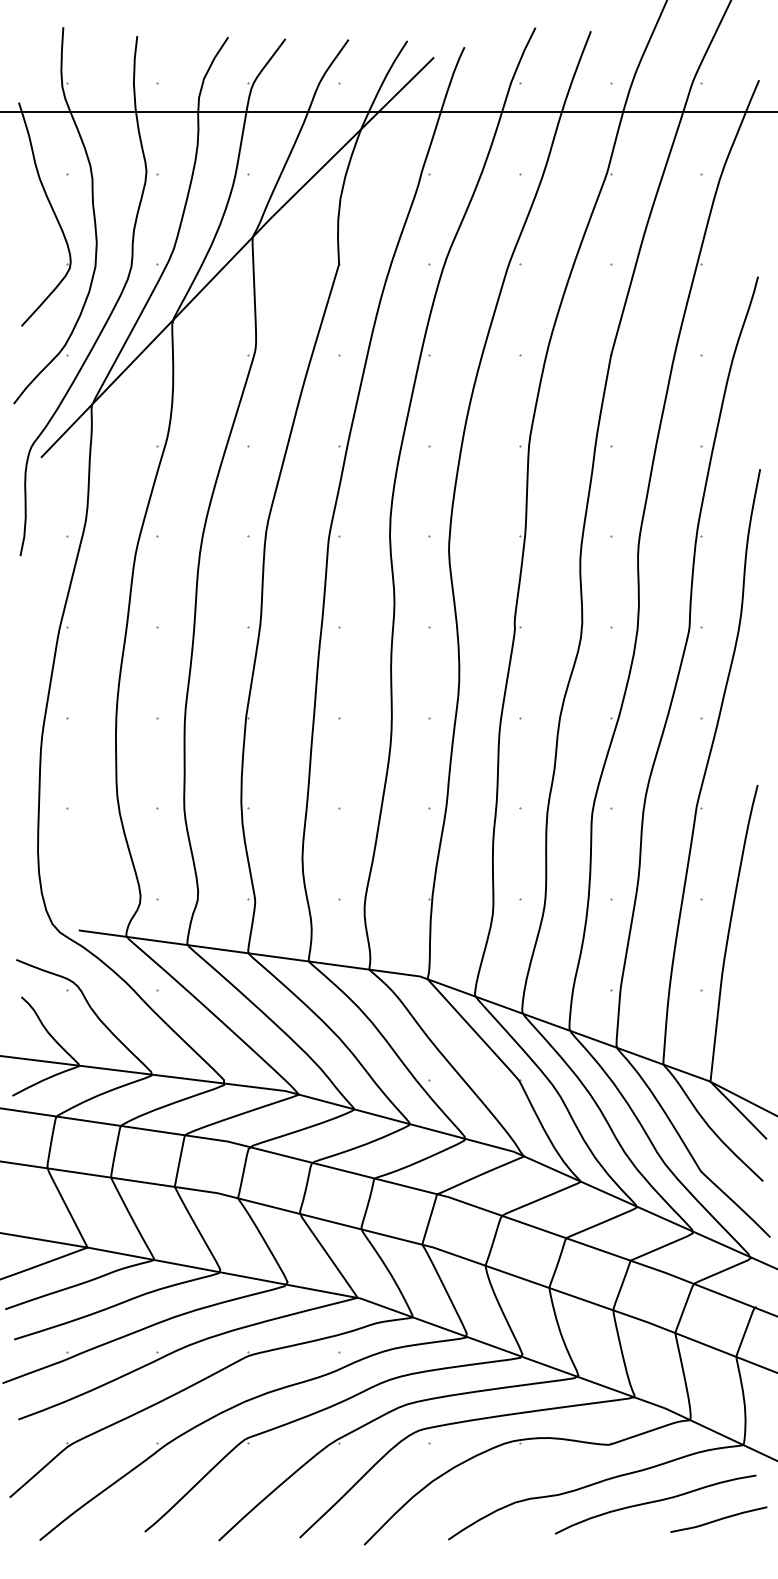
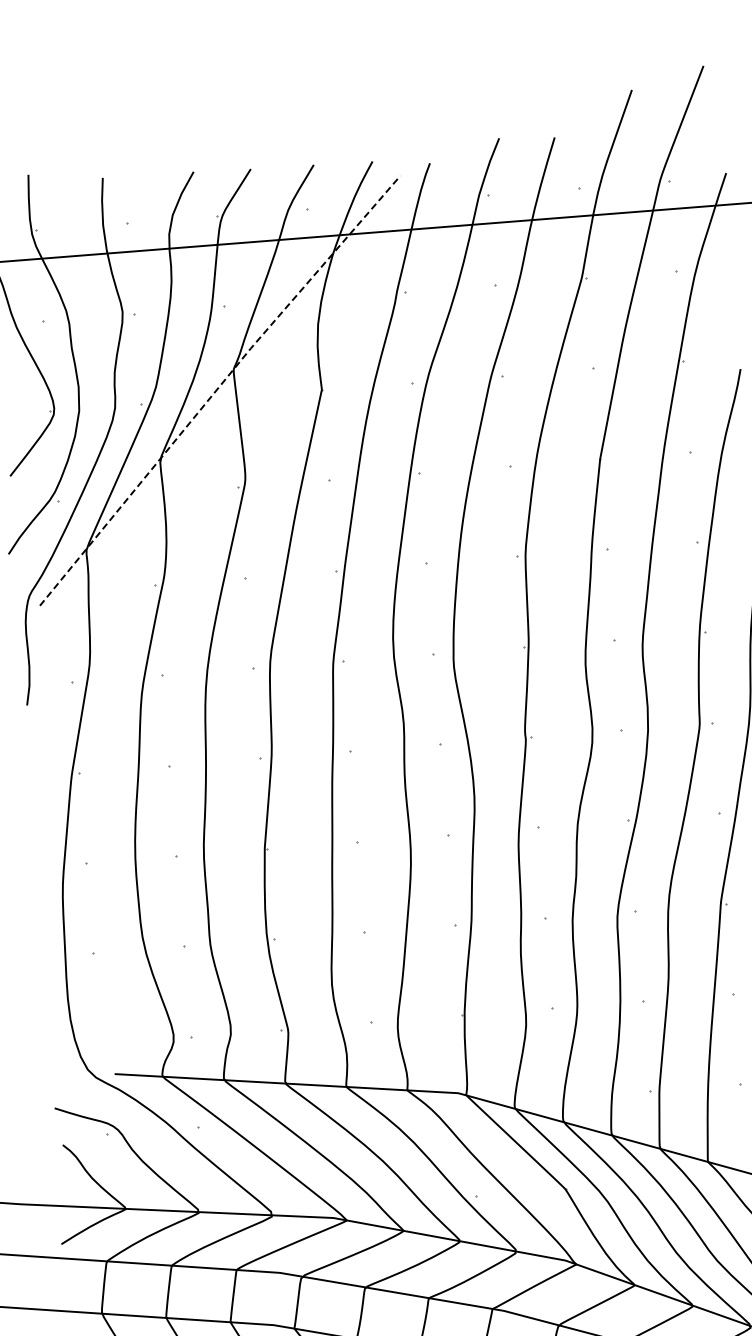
line: (236, 254) -> (218, 387), solid -> dashed

